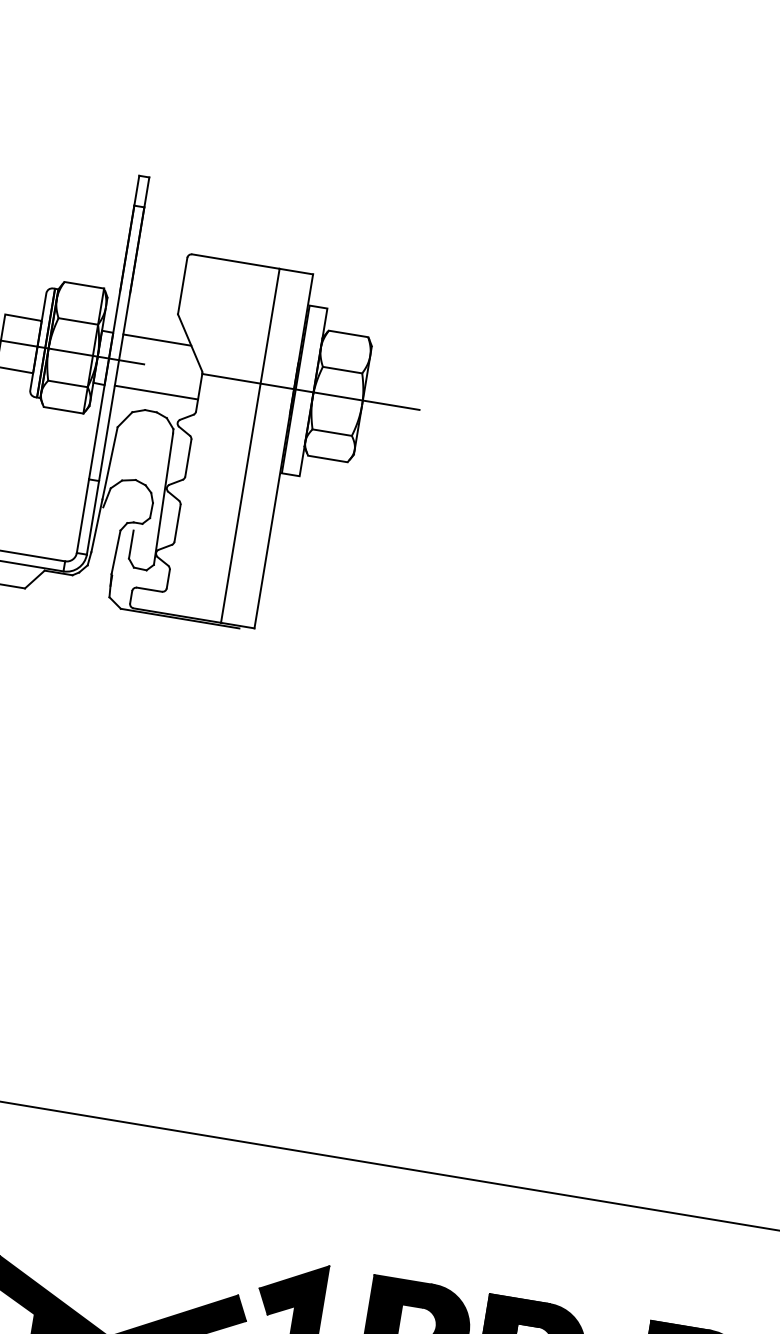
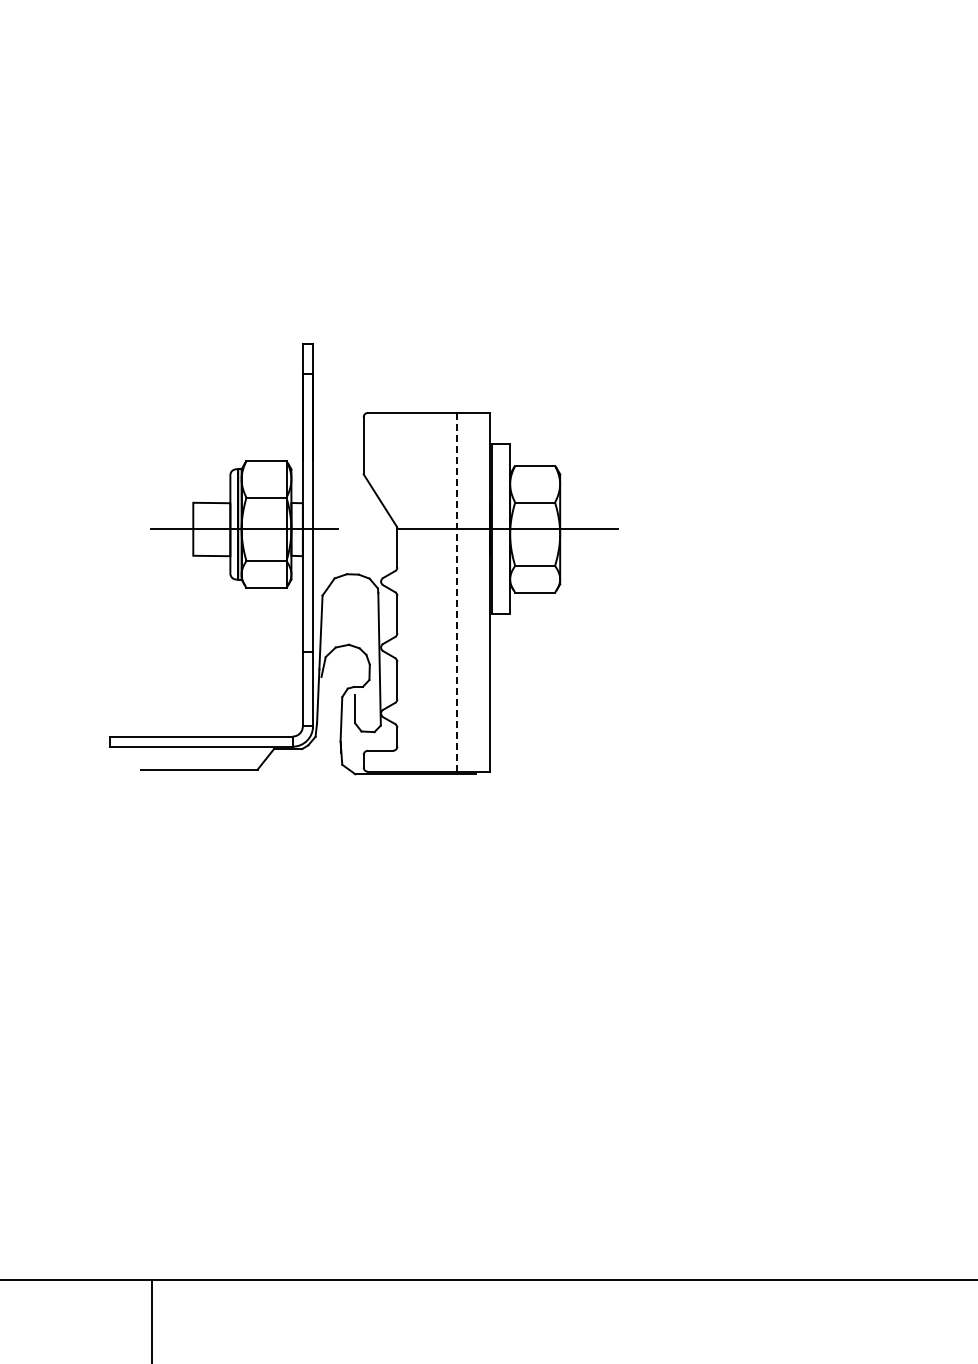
line: (157, 340) -> (347, 503), removed
line: (156, 392) -> (355, 555), removed
line: (250, 445) -> (456, 592), solid -> dashed

